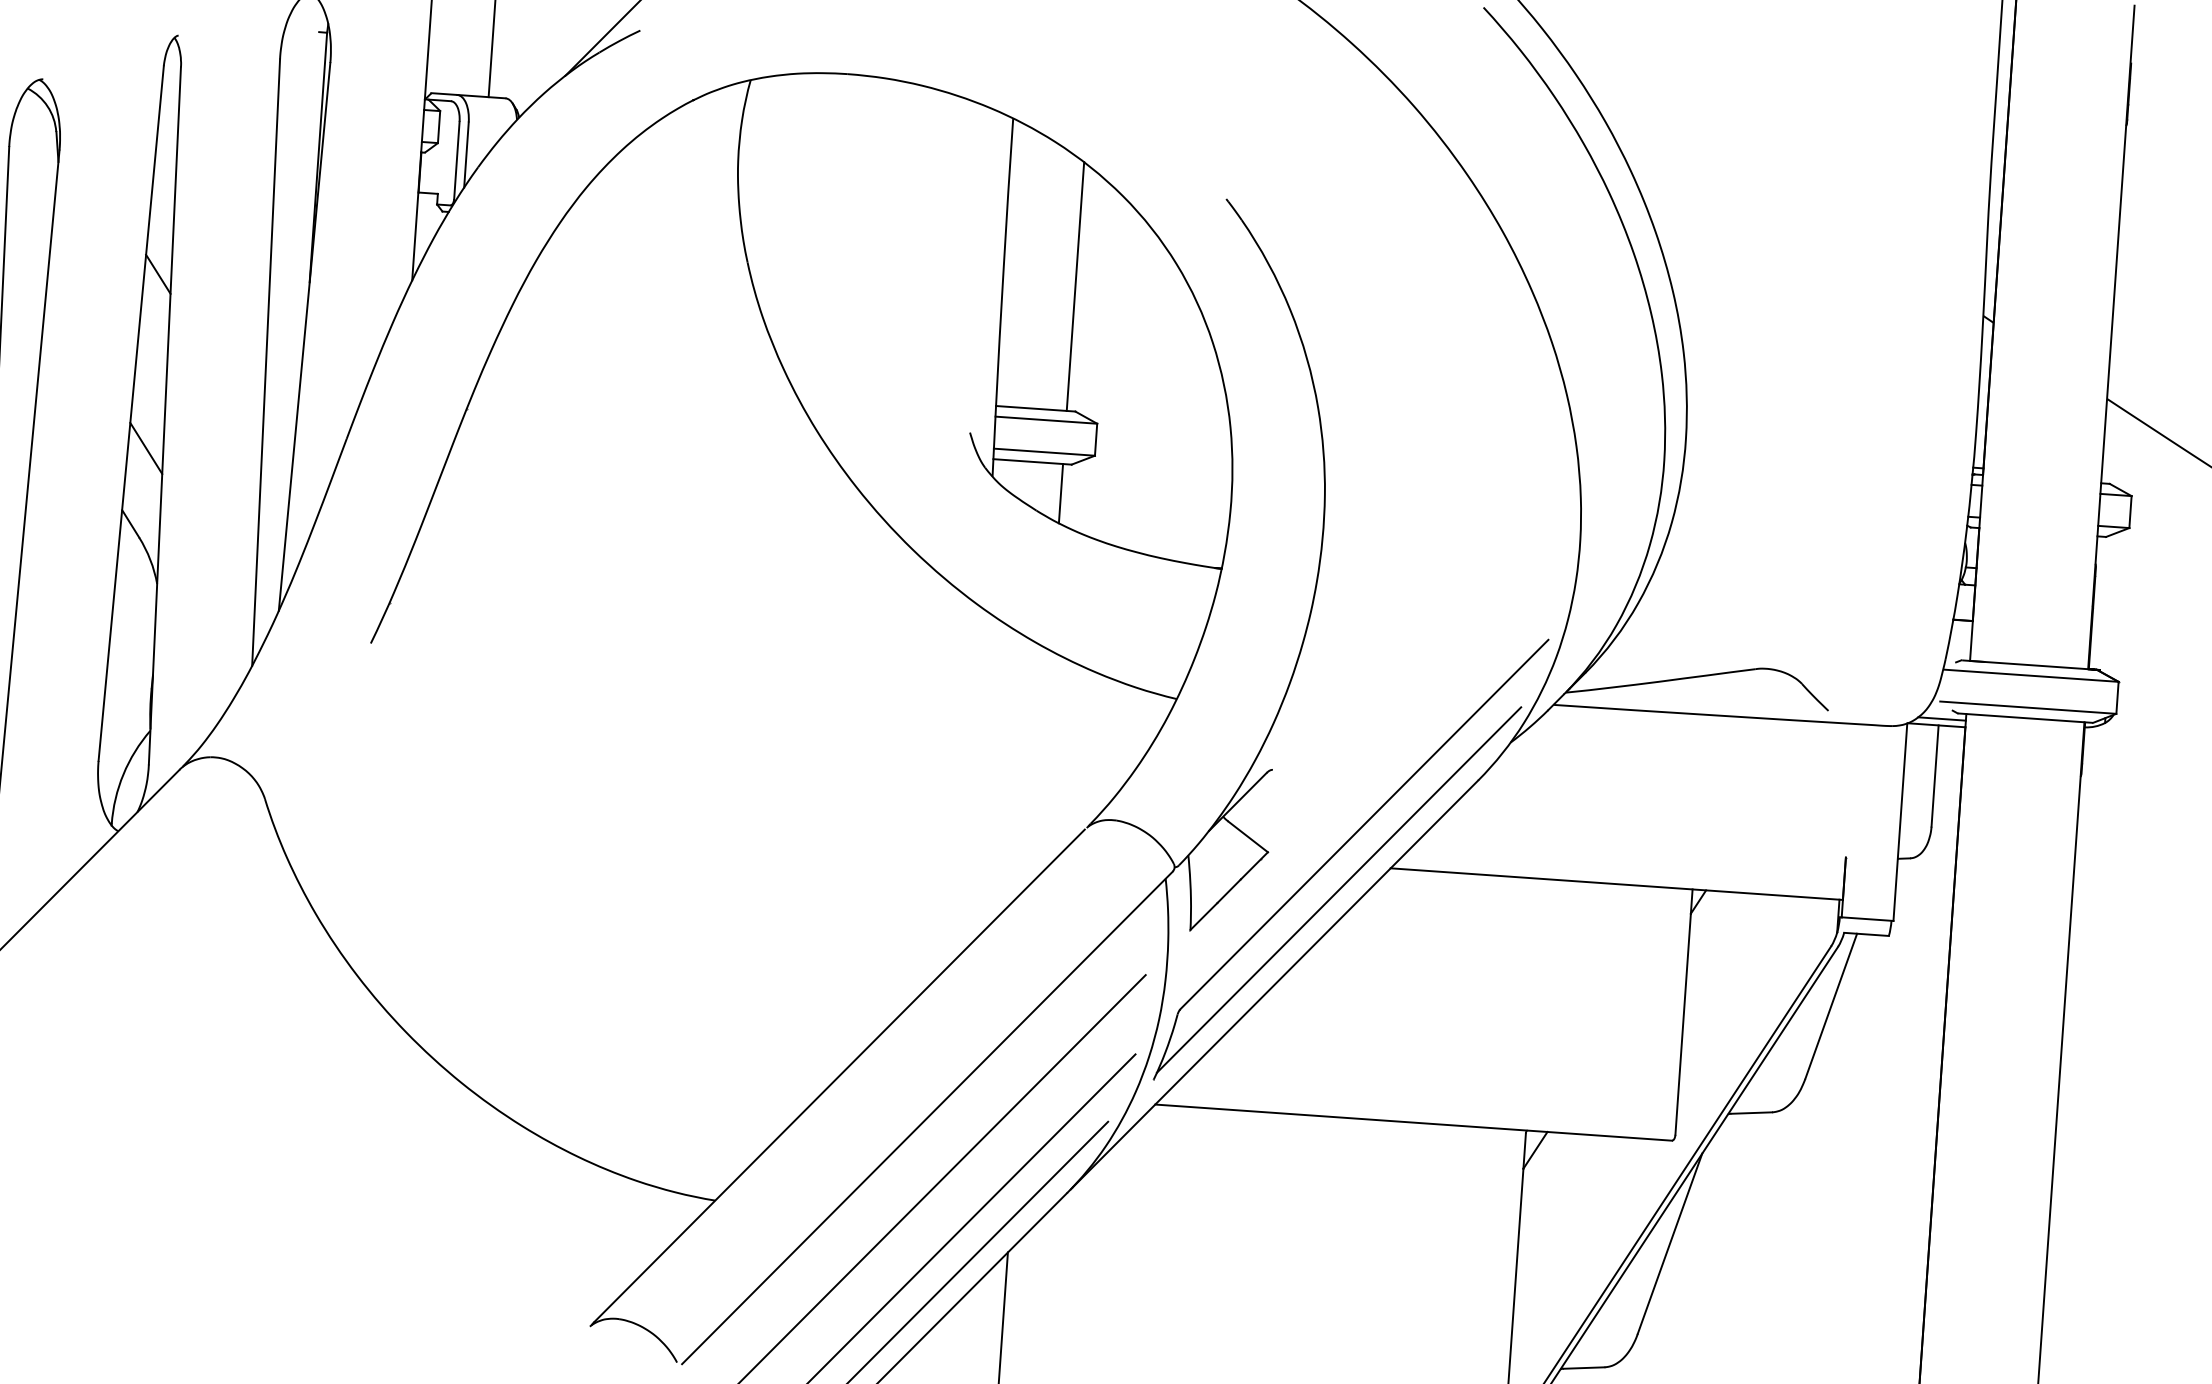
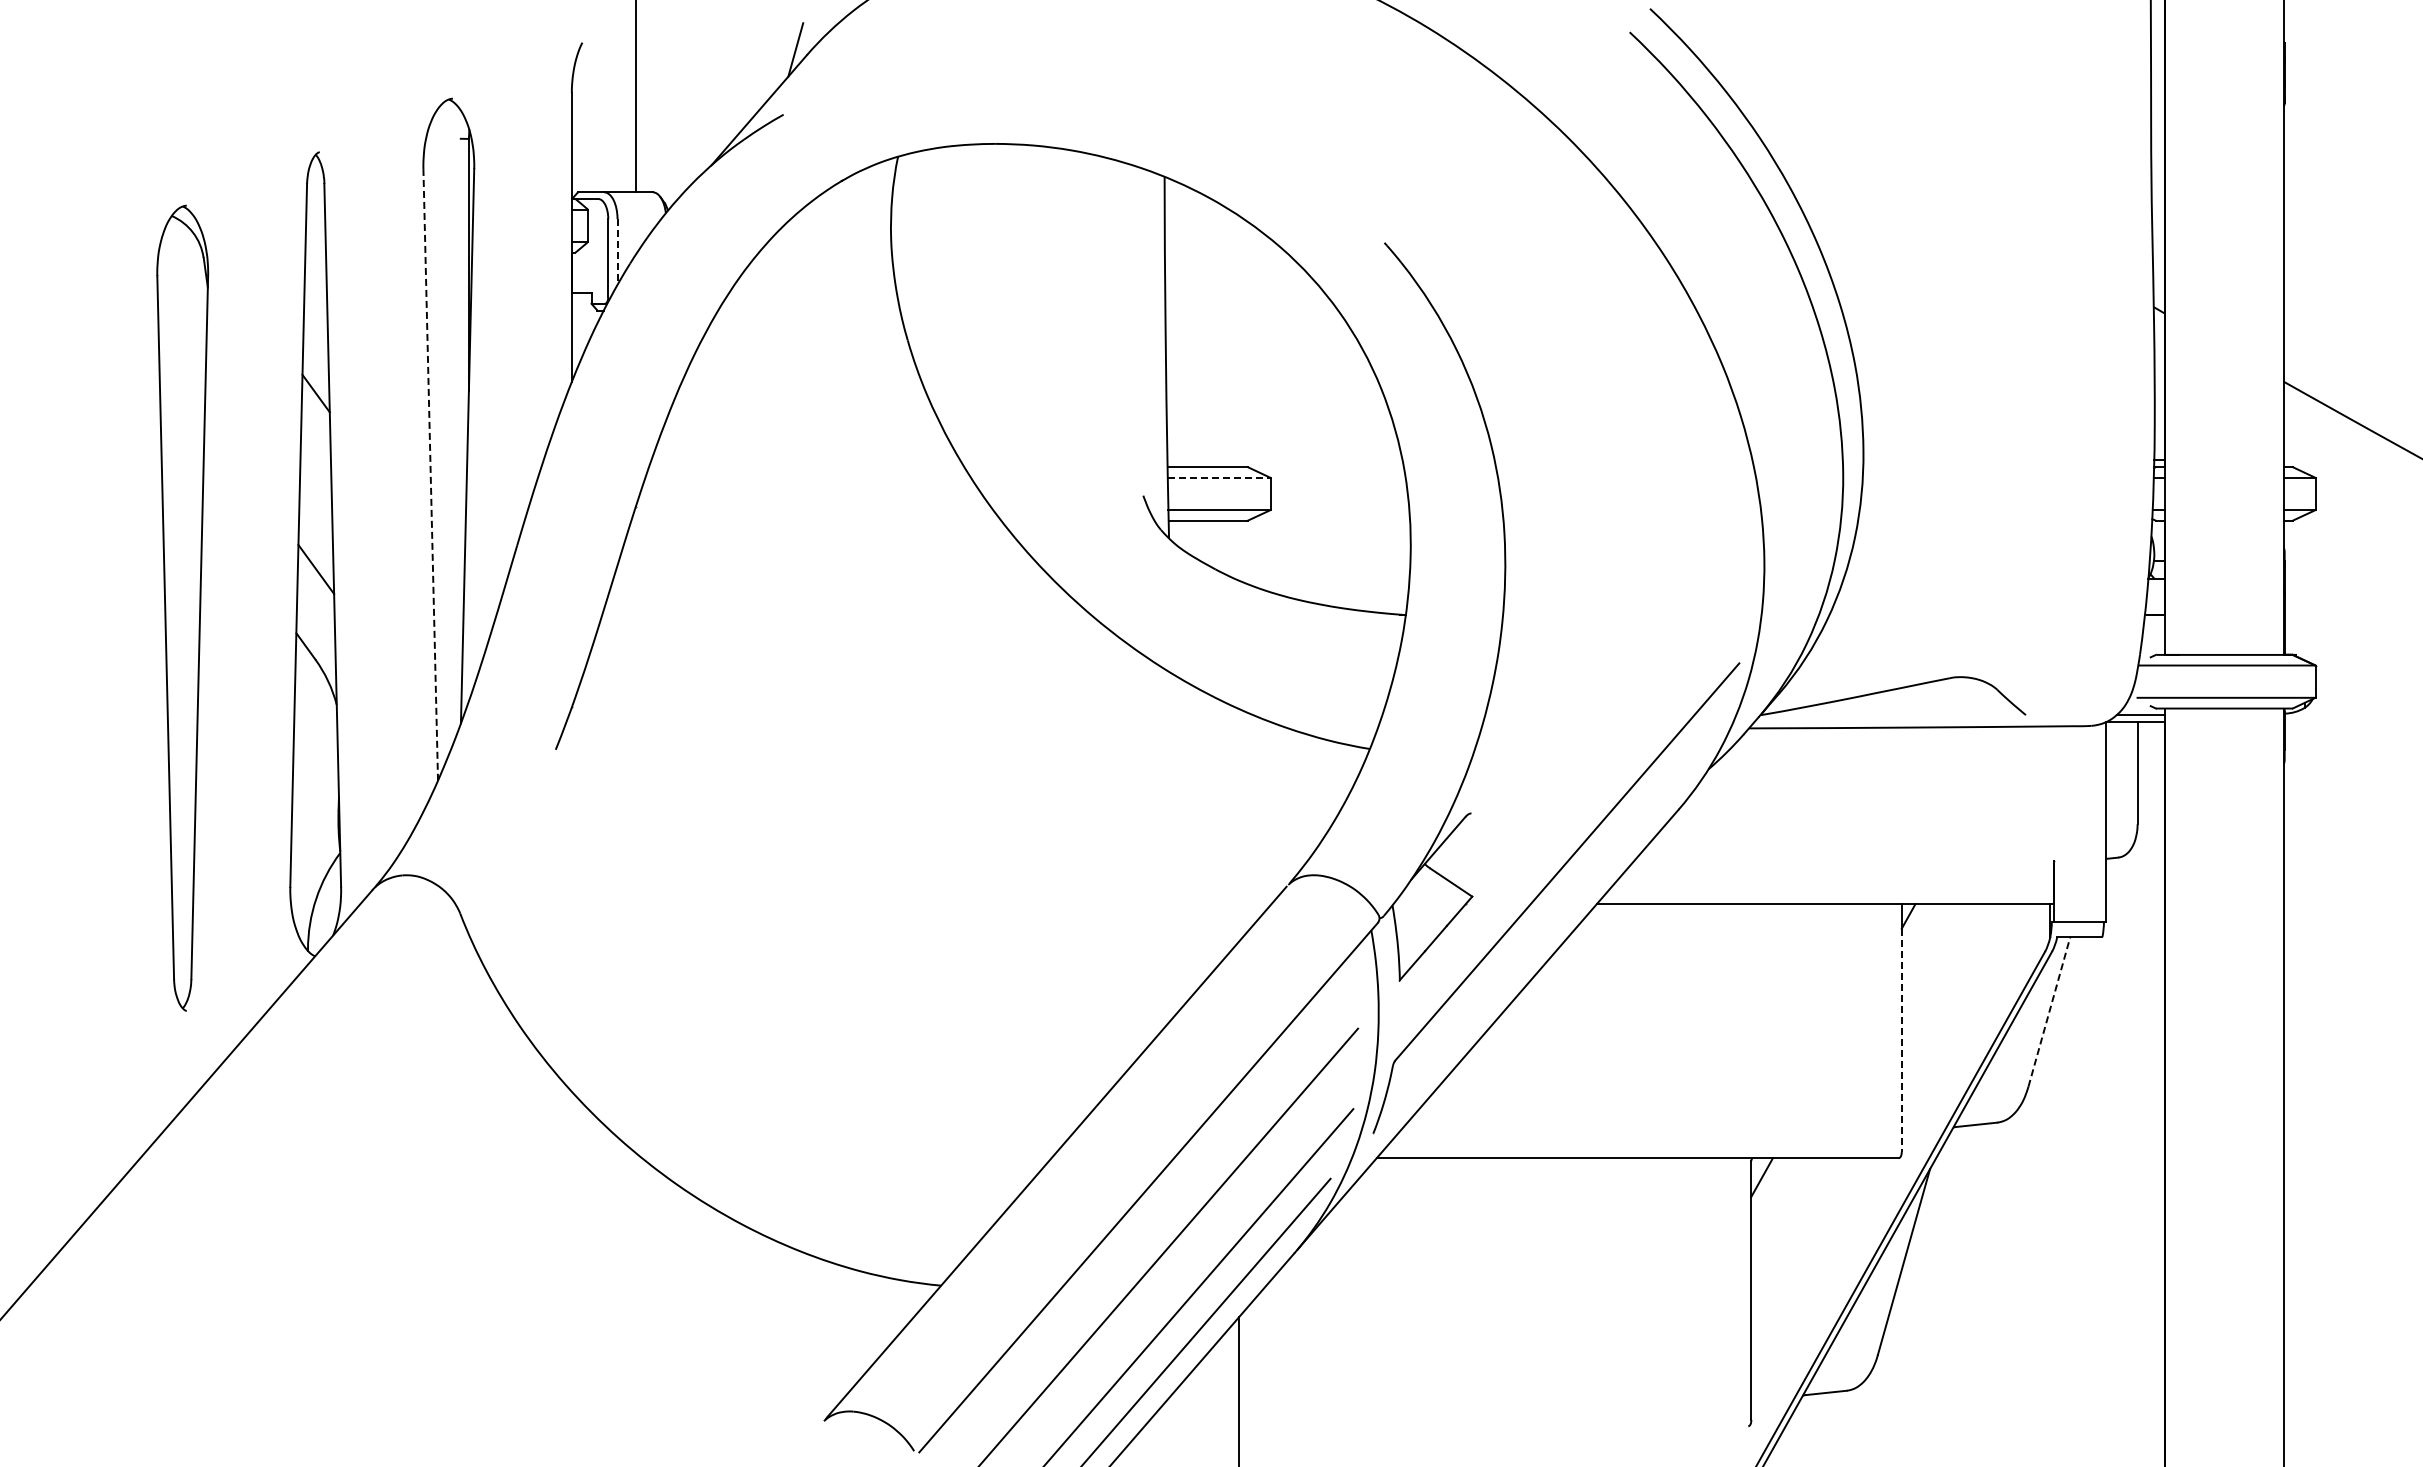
line: (466, 155) -> (617, 252), solid -> dashed
line: (1075, 286) -> (1239, 341), removed
line: (265, 362) -> (430, 474), solid -> dashed
line: (1046, 419) -> (1219, 477), solid -> dashed
line: (1061, 493) -> (1239, 550), removed
line: (1339, 889) -> (1546, 929), removed
line: (1831, 1005) -> (2049, 1011), solid -> dashed
line: (1682, 1024) -> (1901, 1040), solid -> dashed

